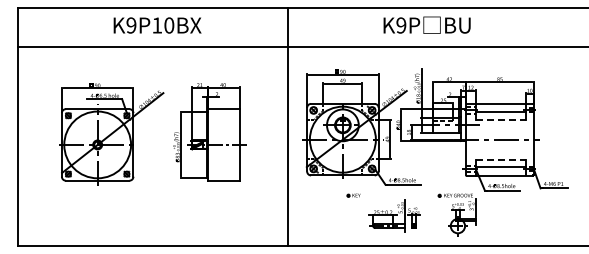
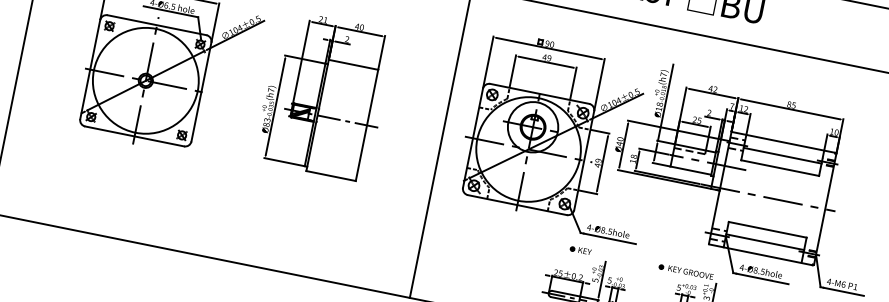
line: (501, 119) -> (781, 167), dashed -> solid
line: (501, 159) -> (768, 230), dashed -> solid
part: (353, 195) -> (580, 250), moved

